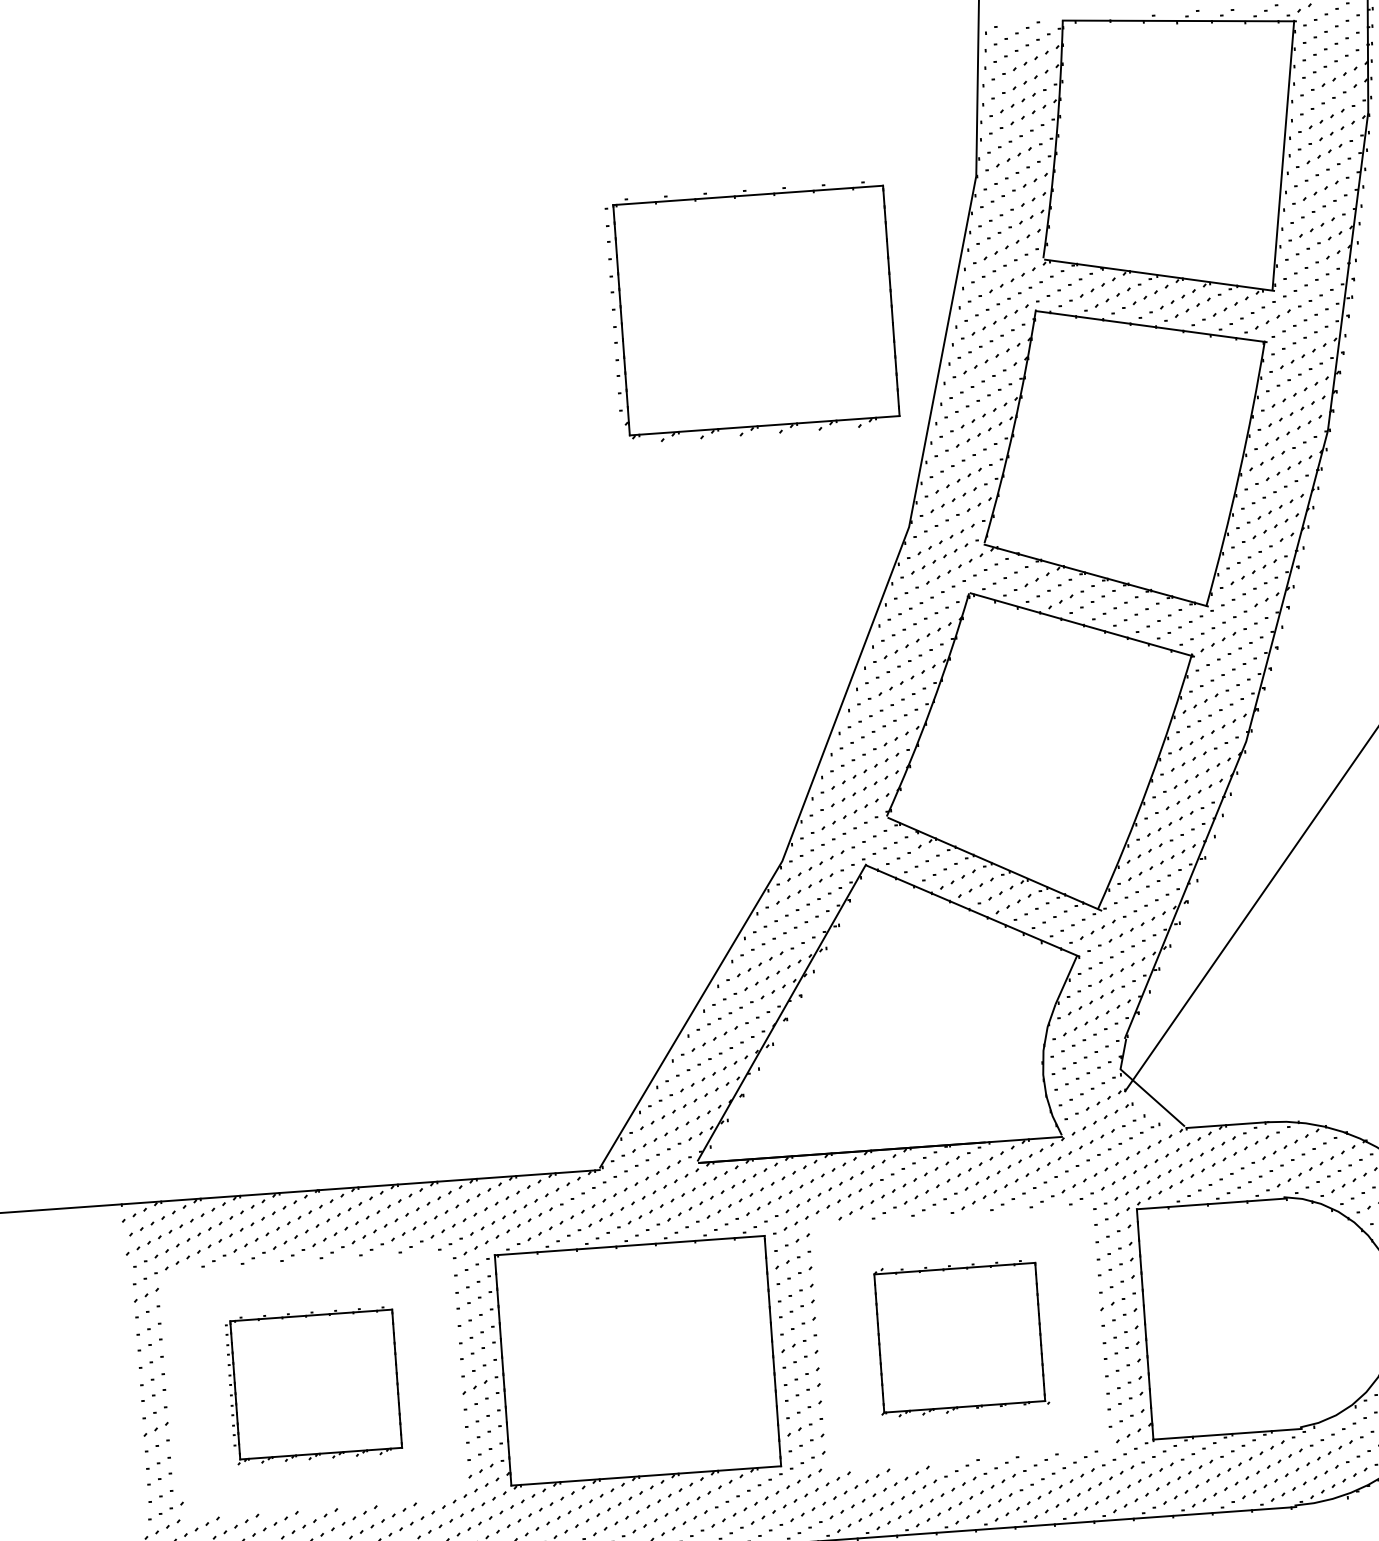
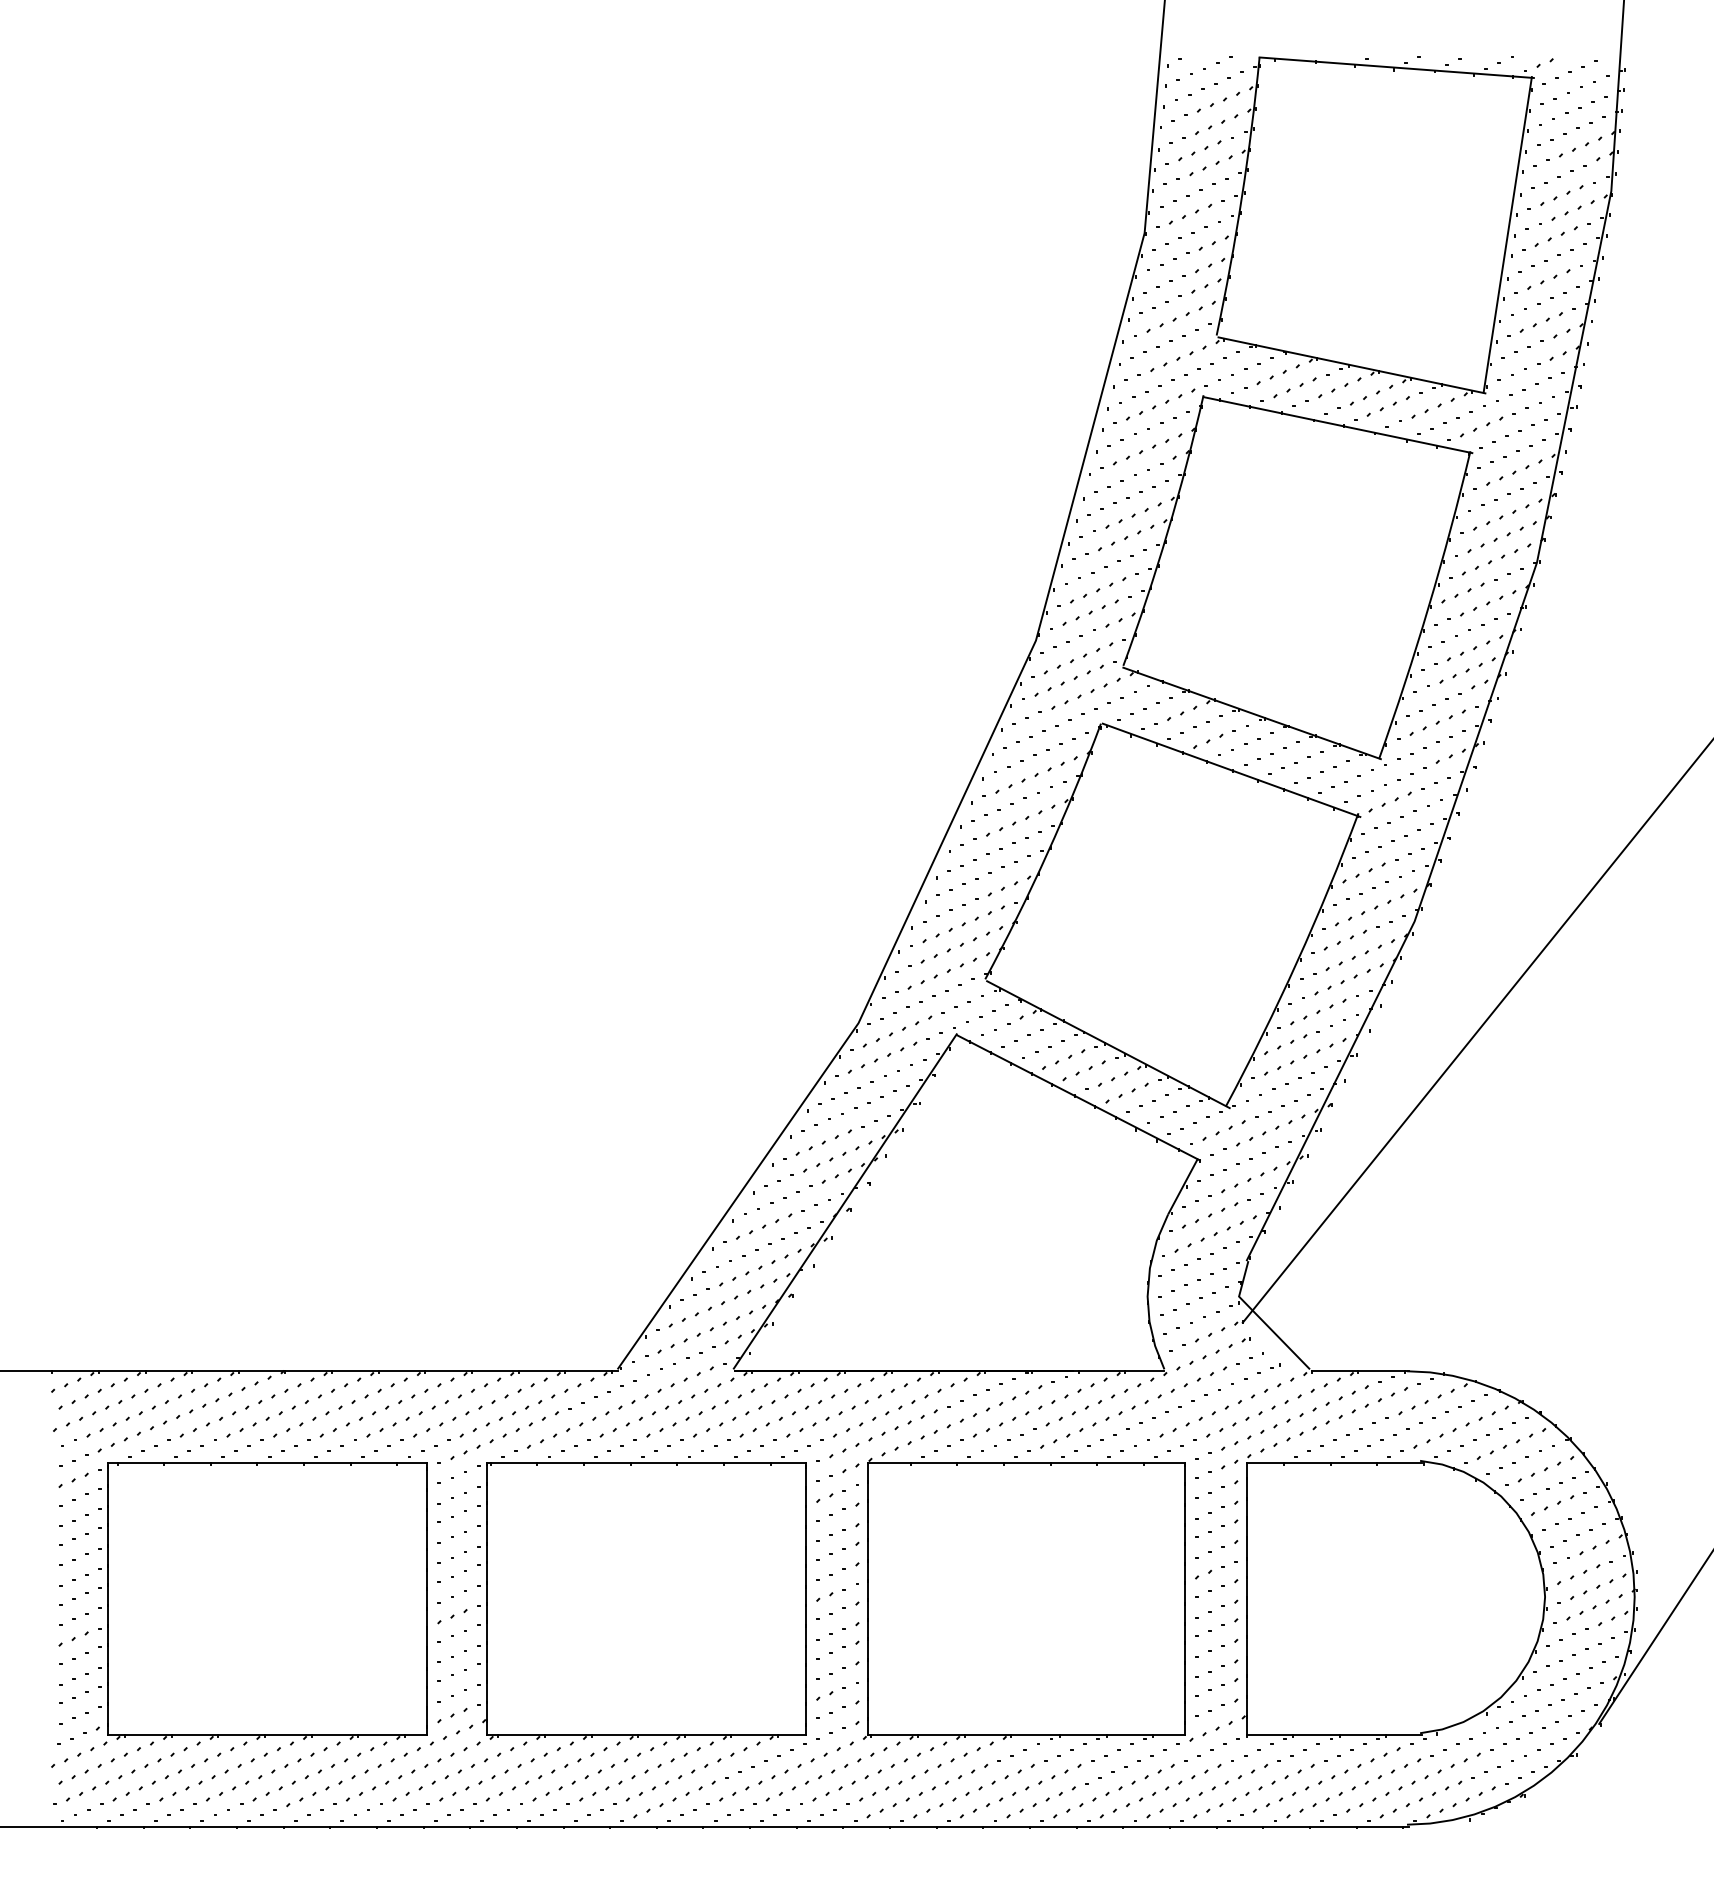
part: (752, 312) -> (869, 374), removed
part: (960, 1337) -> (1028, 1598), size x1.67
part: (313, 1385) -> (262, 1600), size x1.67

